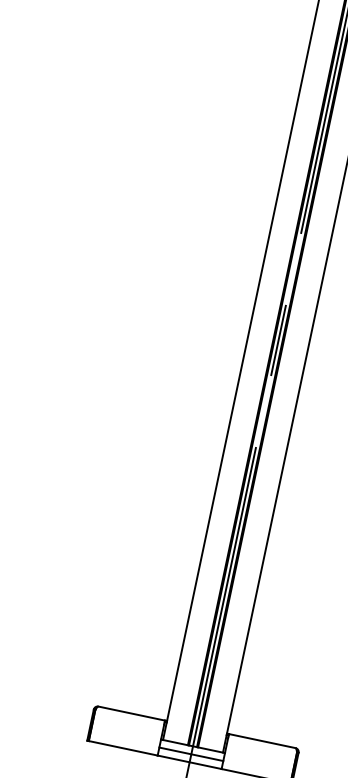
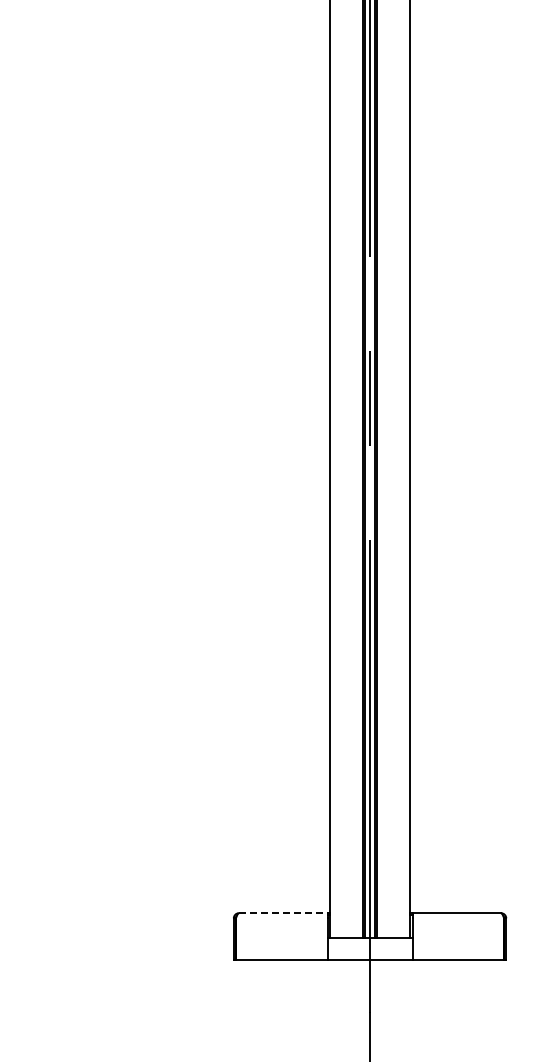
line: (131, 713) -> (283, 913), solid -> dashed
line: (190, 754) -> (369, 949), removed

